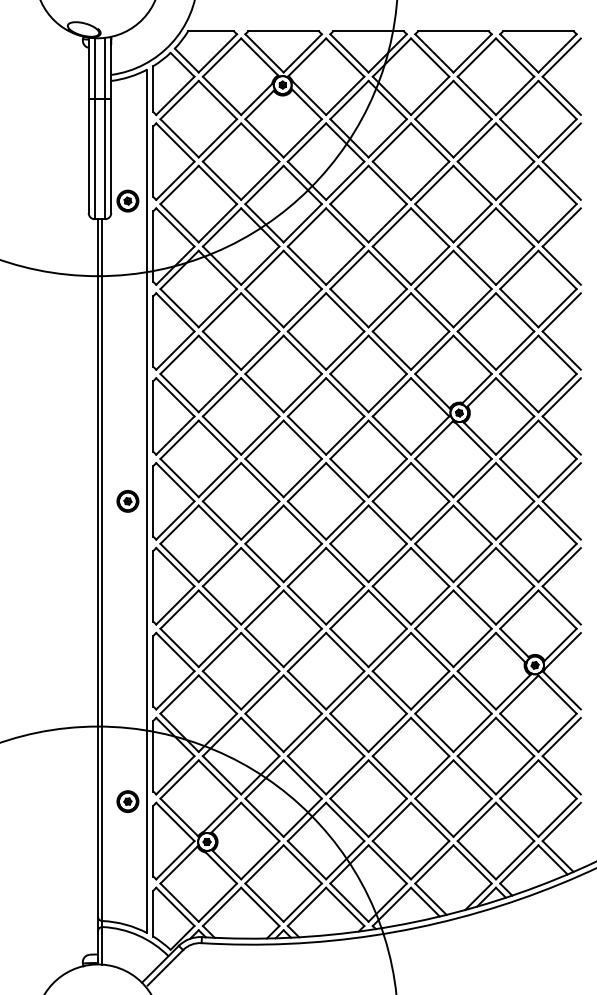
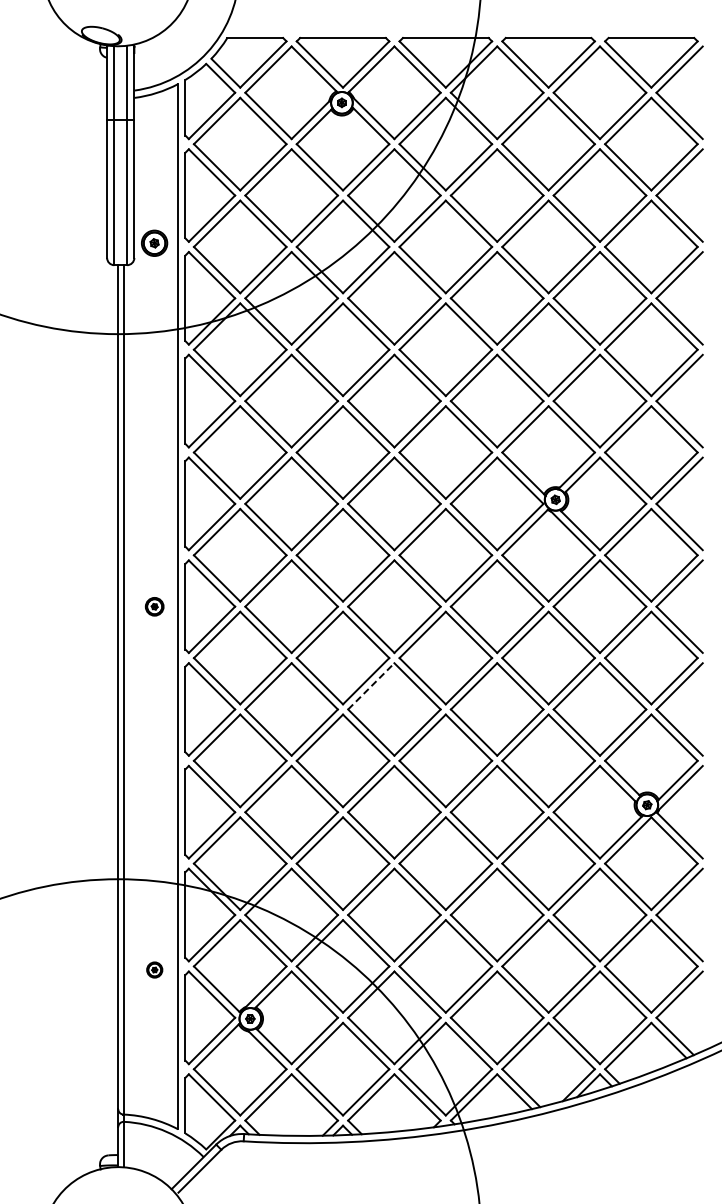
part: (127, 501) -> (154, 606), size x0.7
line: (307, 567) -> (371, 686), solid -> dashed
part: (127, 801) -> (154, 969), size x0.6

